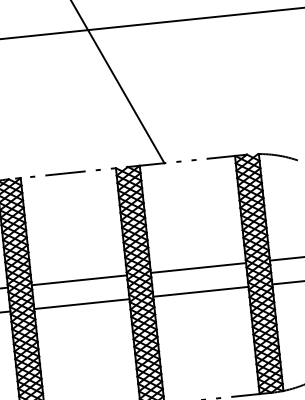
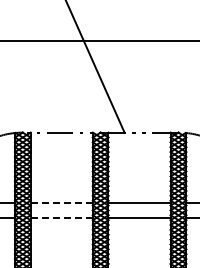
line: (80, 279) -> (62, 202), solid -> dashed
line: (83, 304) -> (62, 218), solid -> dashed

